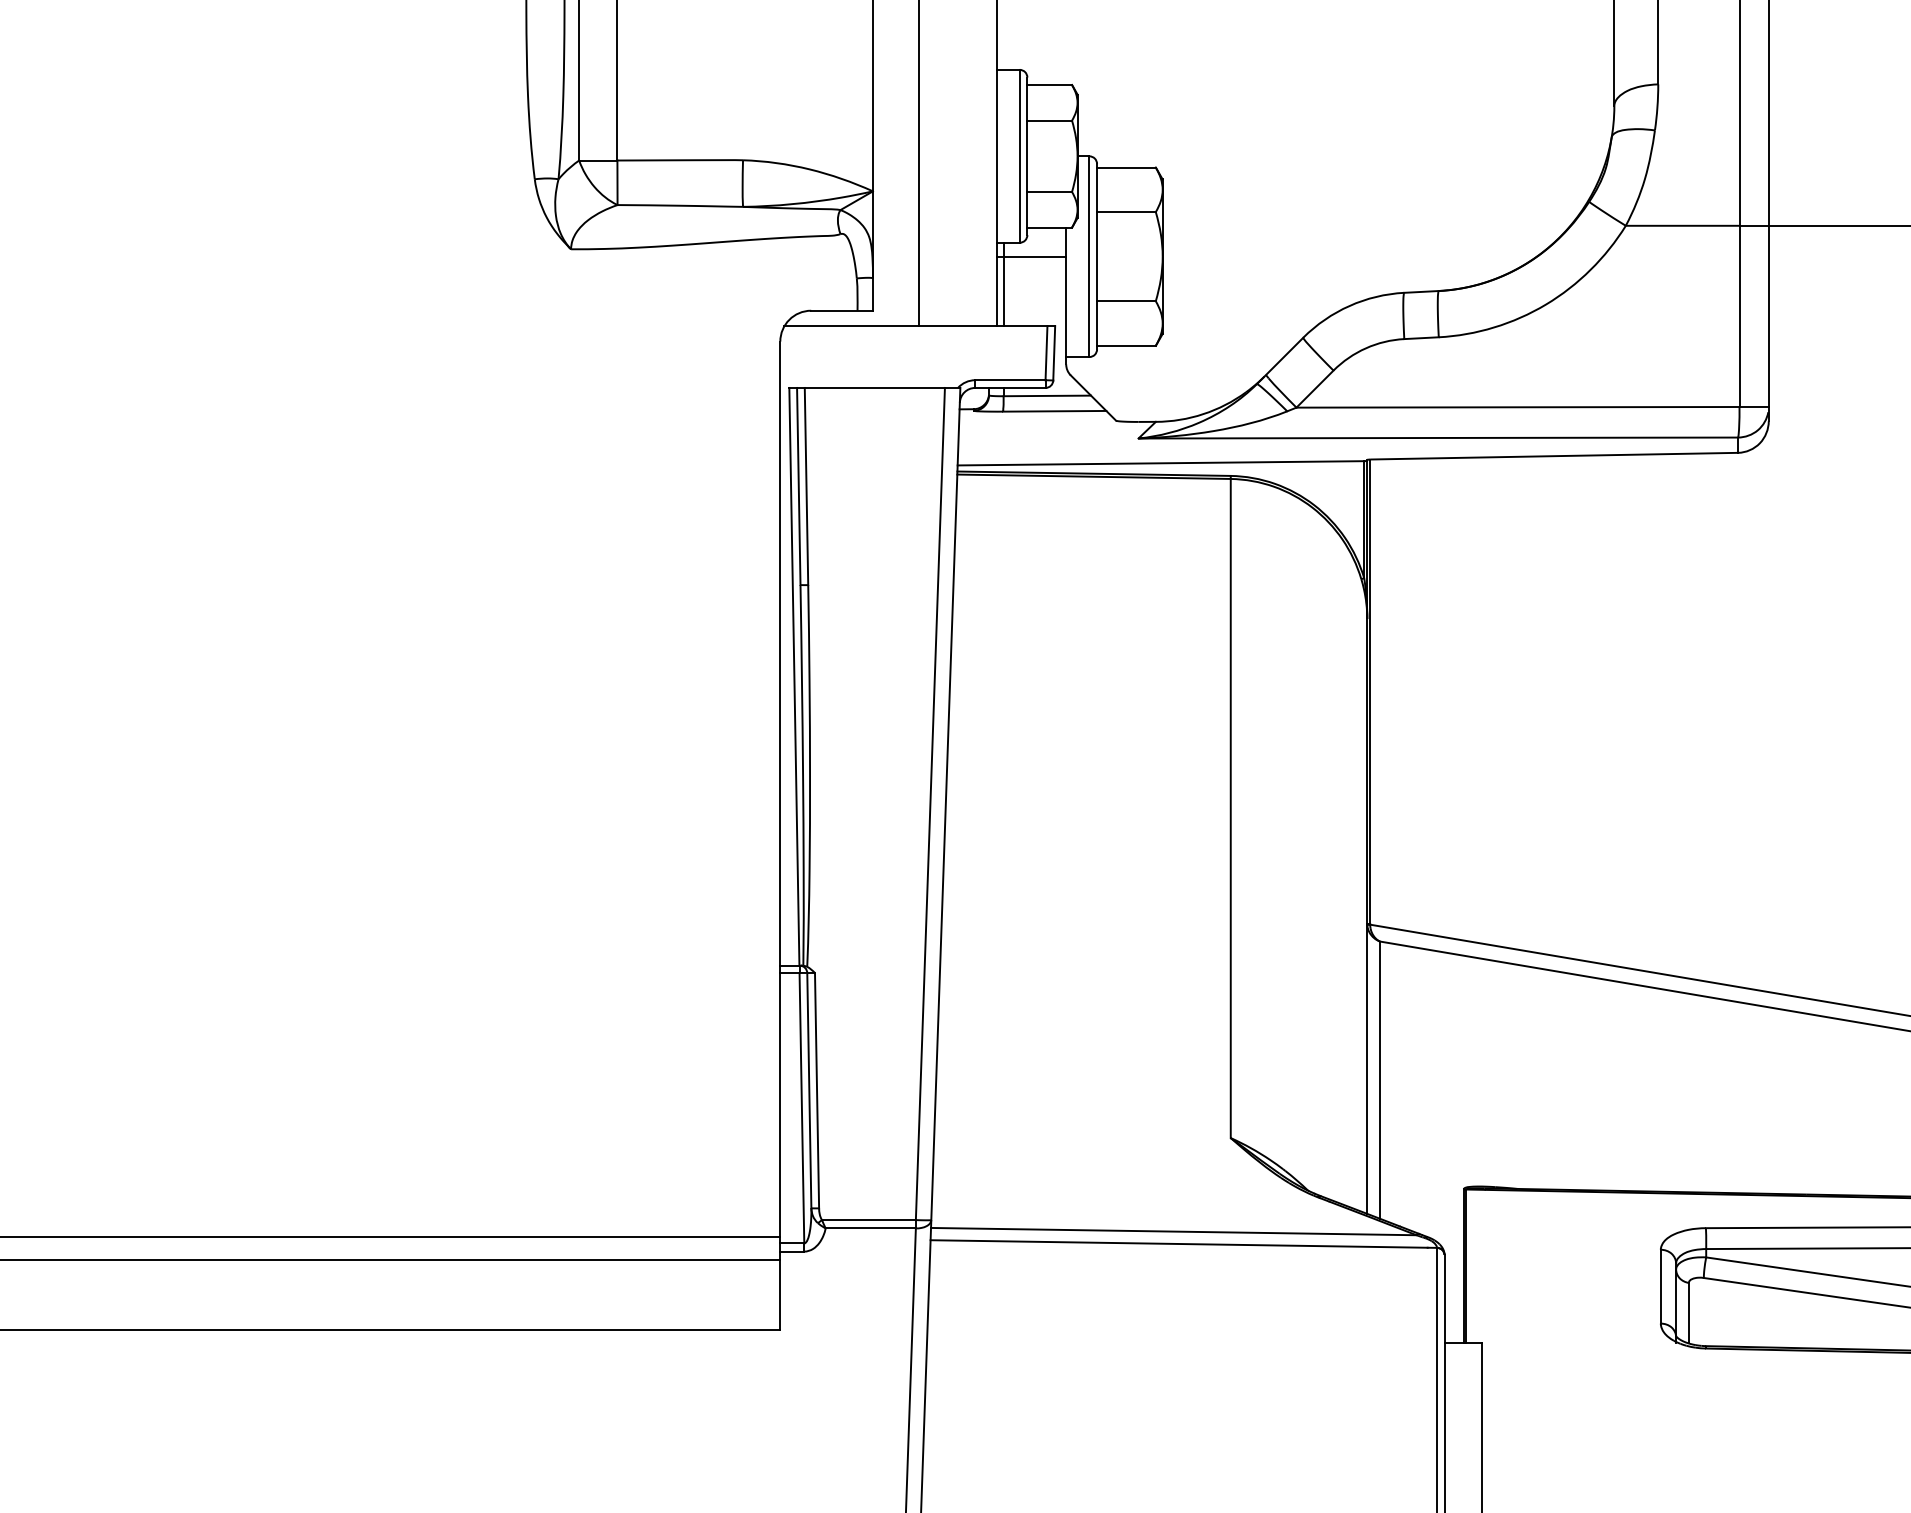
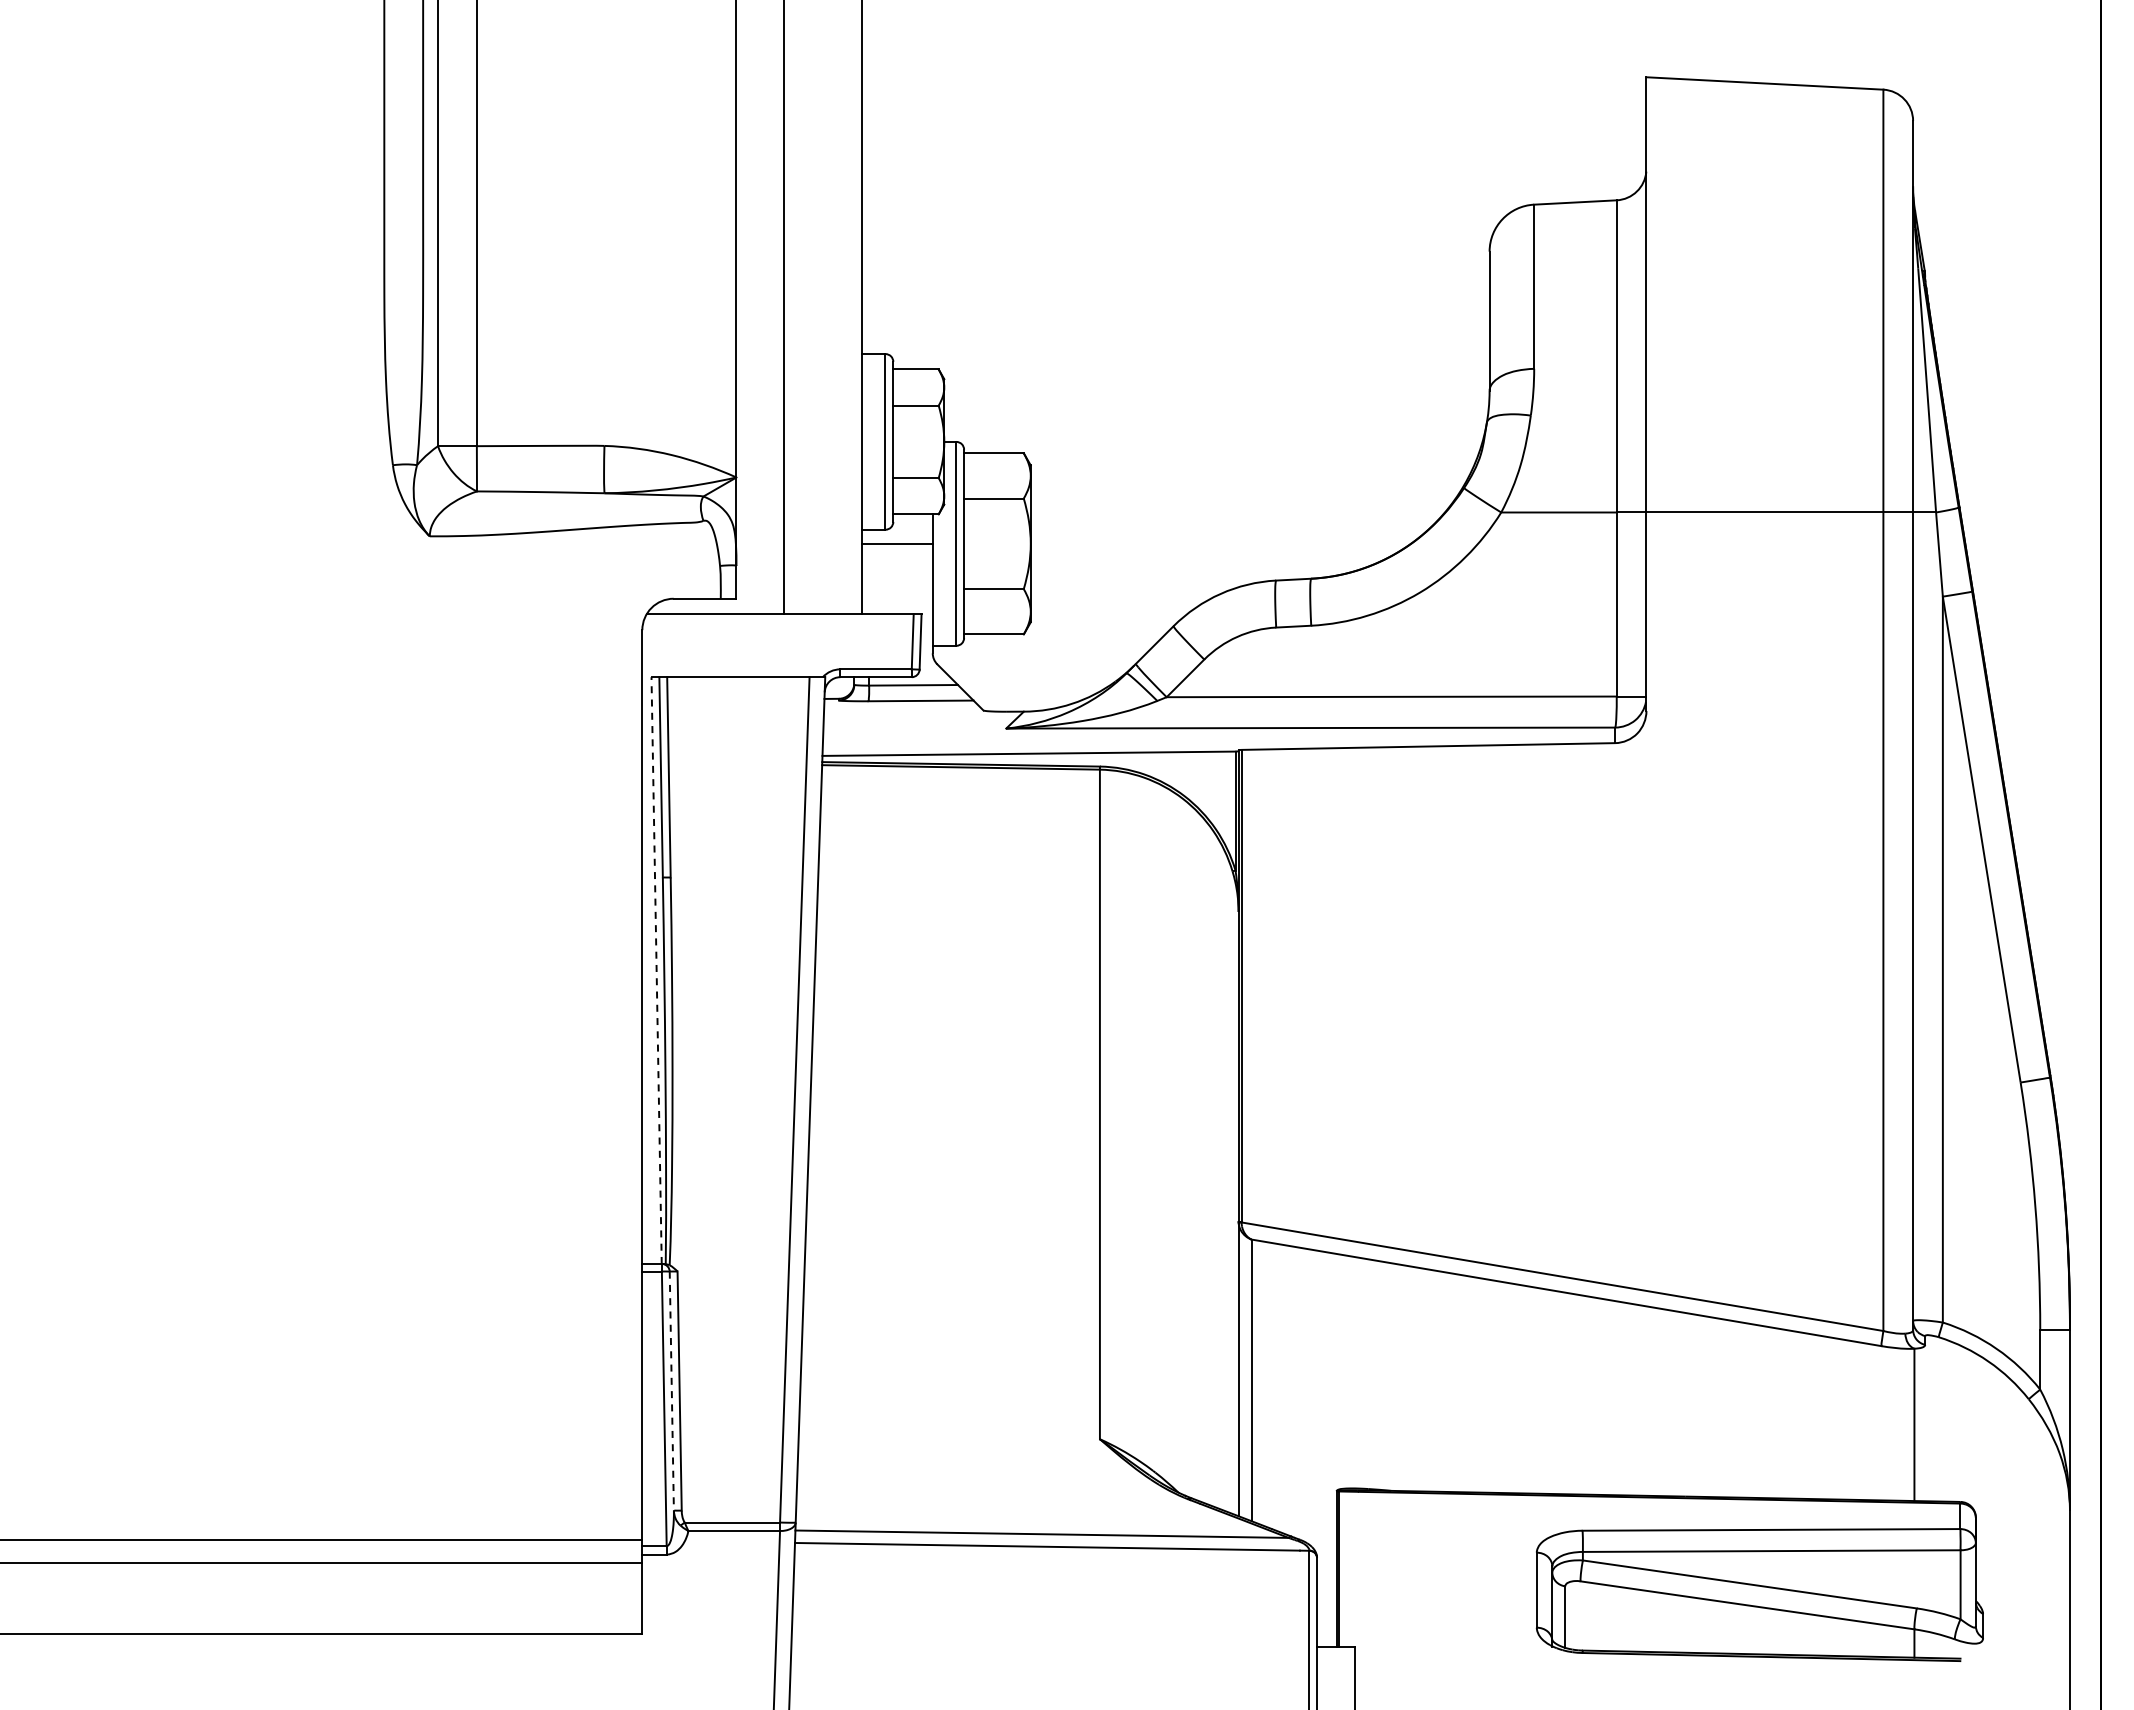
line: (1003, 283) -> (869, 571), removed
line: (794, 676) -> (656, 970), solid -> dashed
line: (809, 1091) -> (671, 1391), solid -> dashed

